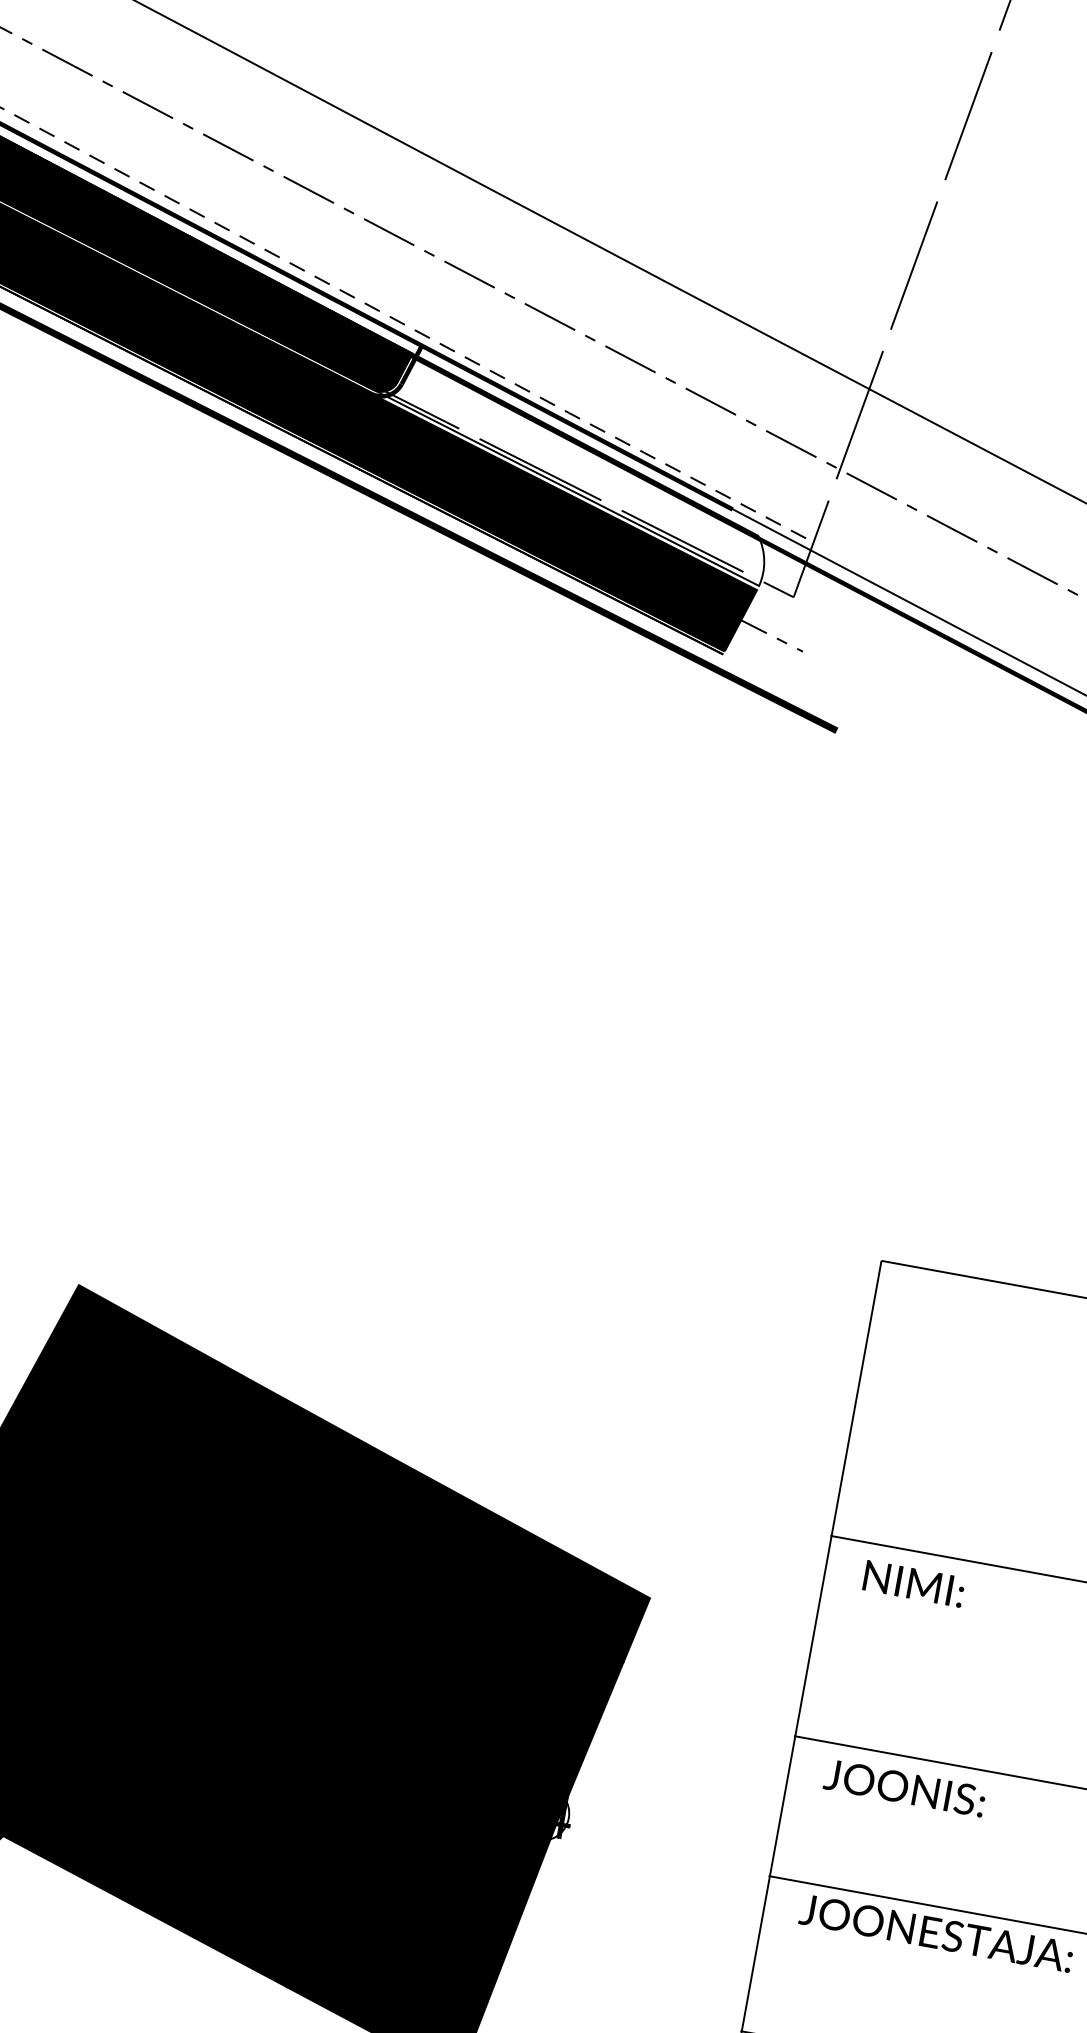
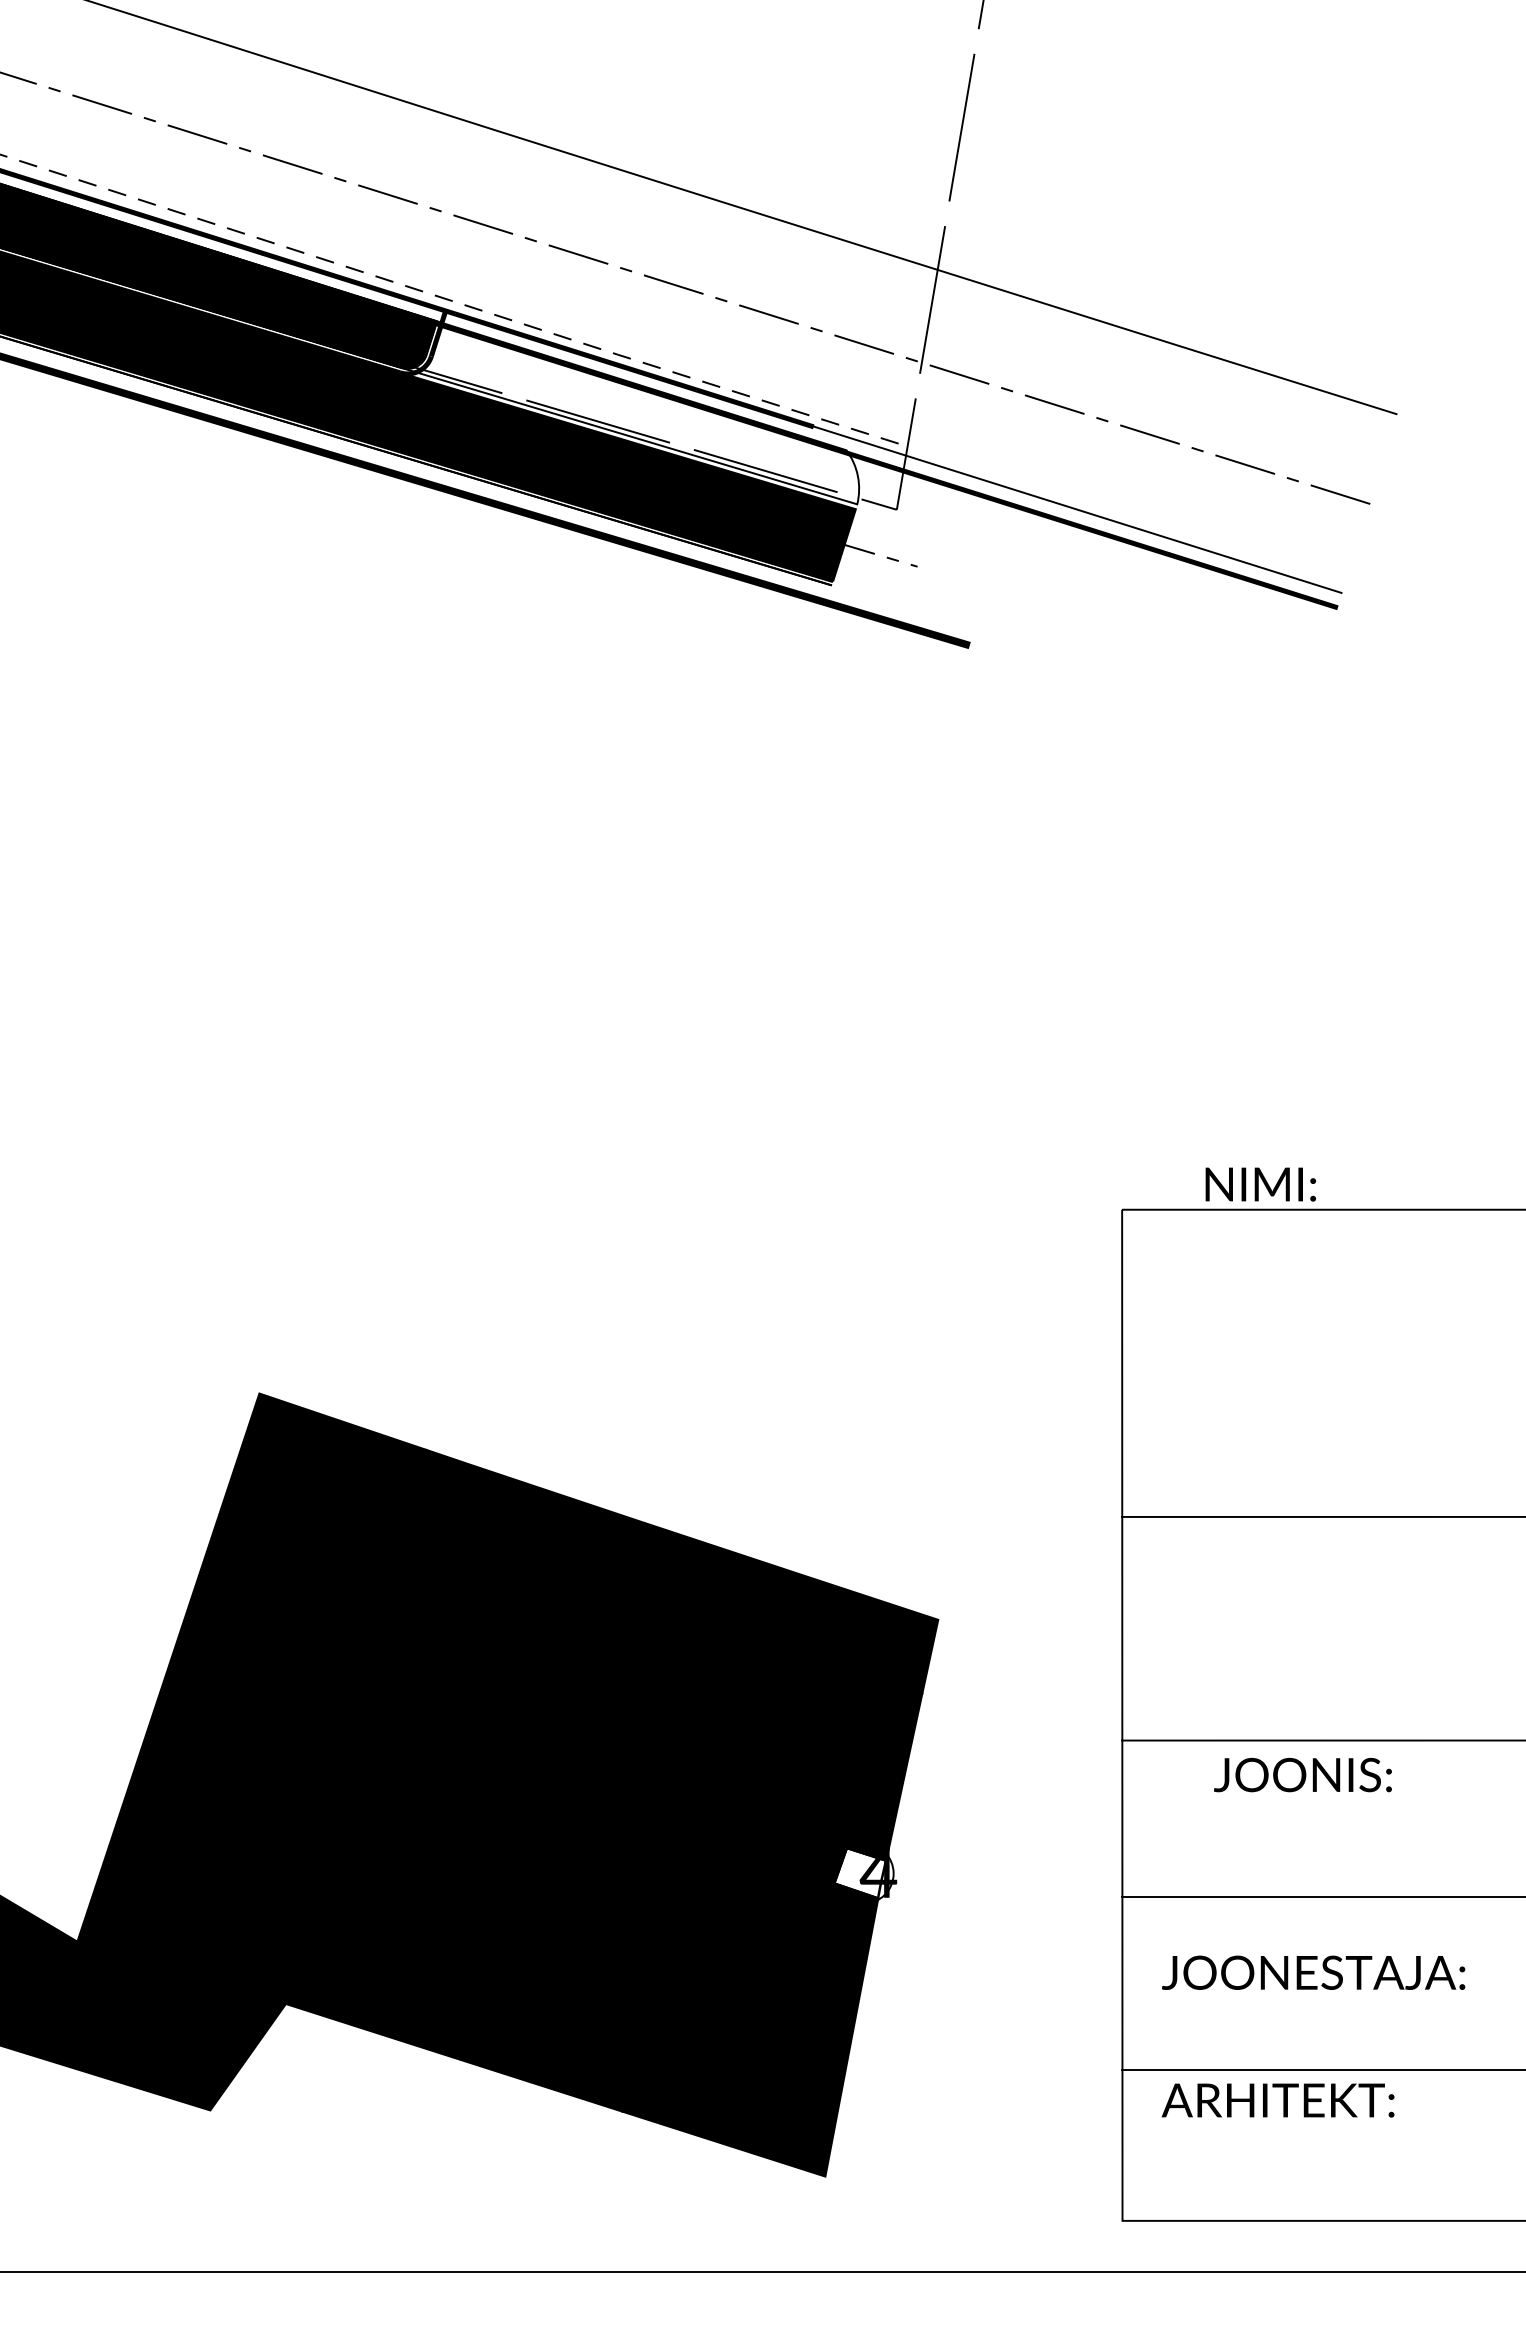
text: (913, 1583) -> (1260, 1184), moved
text: (904, 1787) -> (1302, 1774), moved
fill: (539, 1812) -> (860, 1873), removed
text: (936, 1933) -> (1313, 1972), moved

